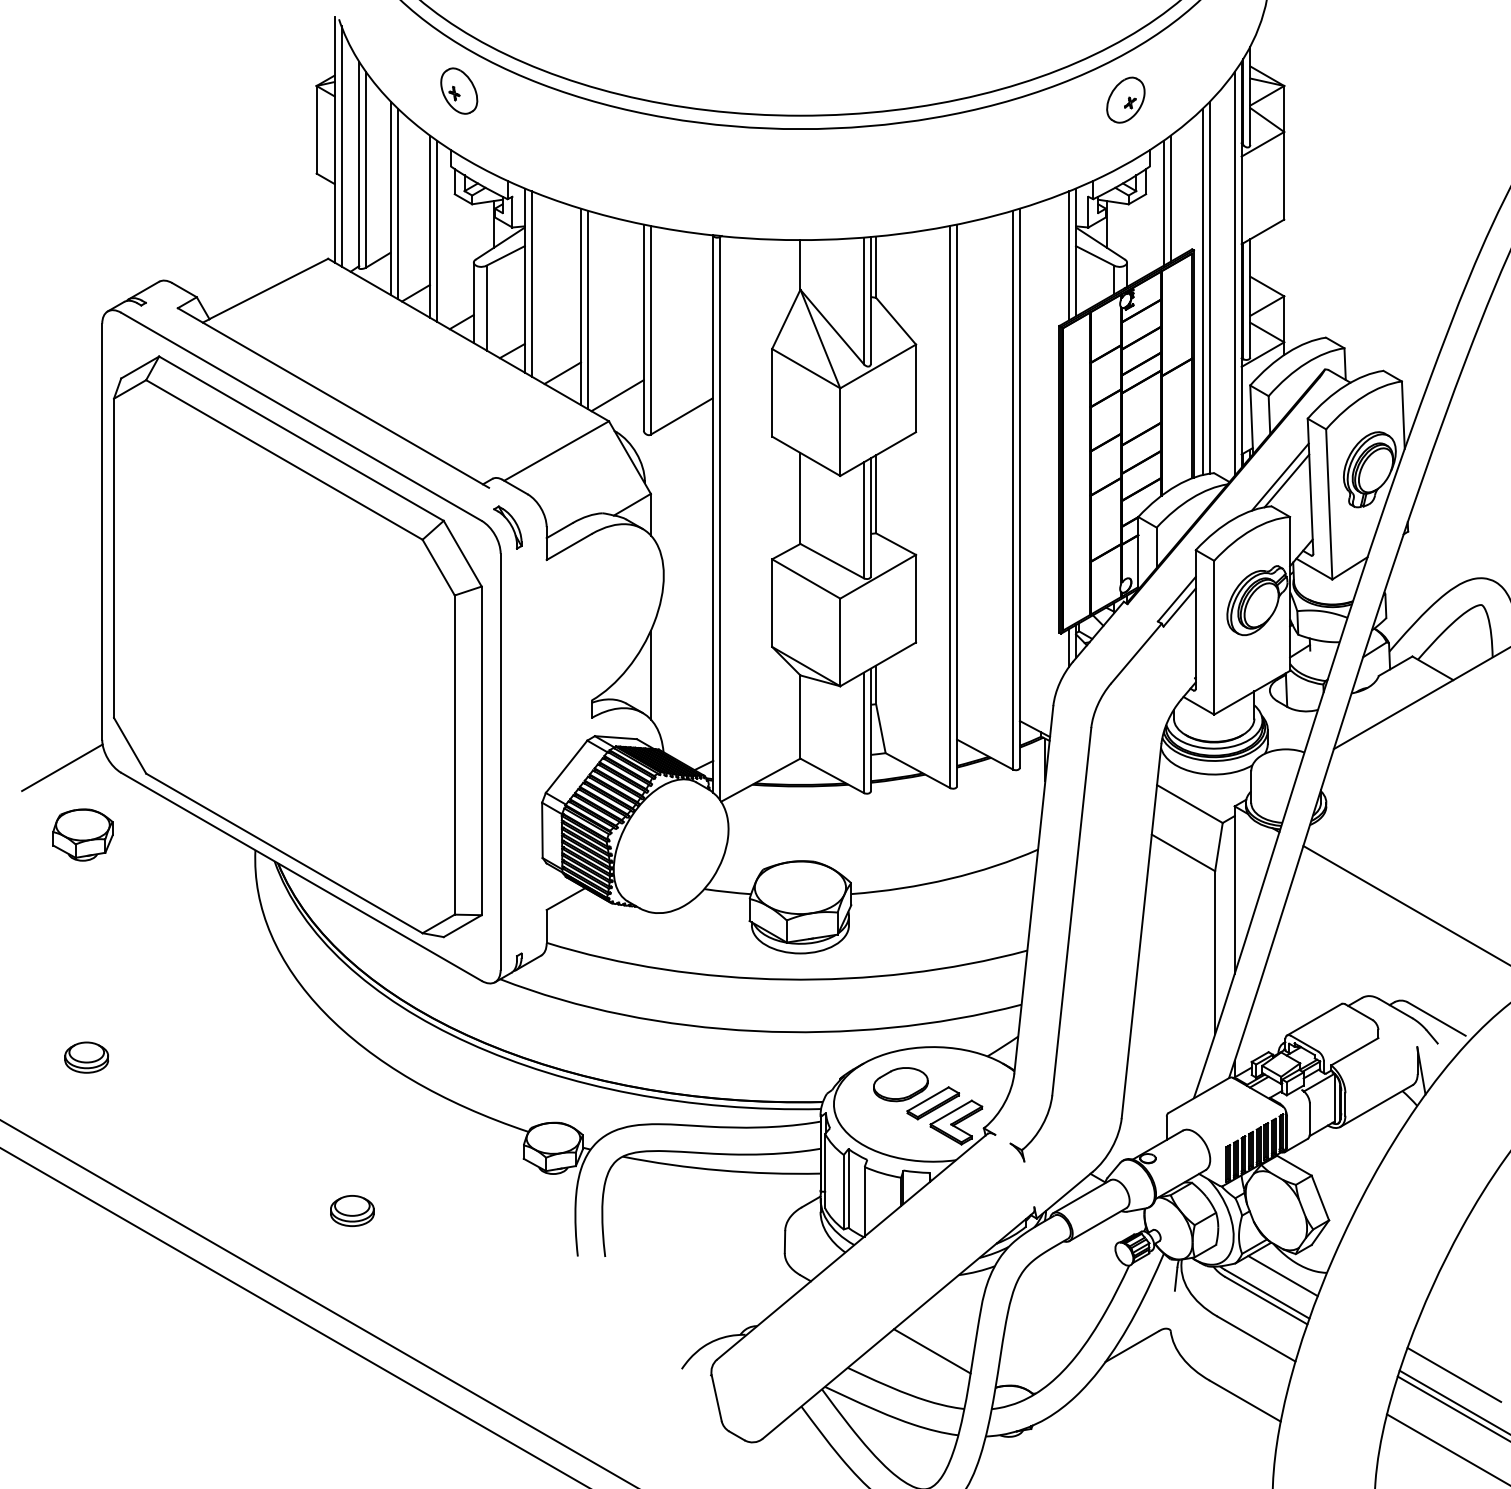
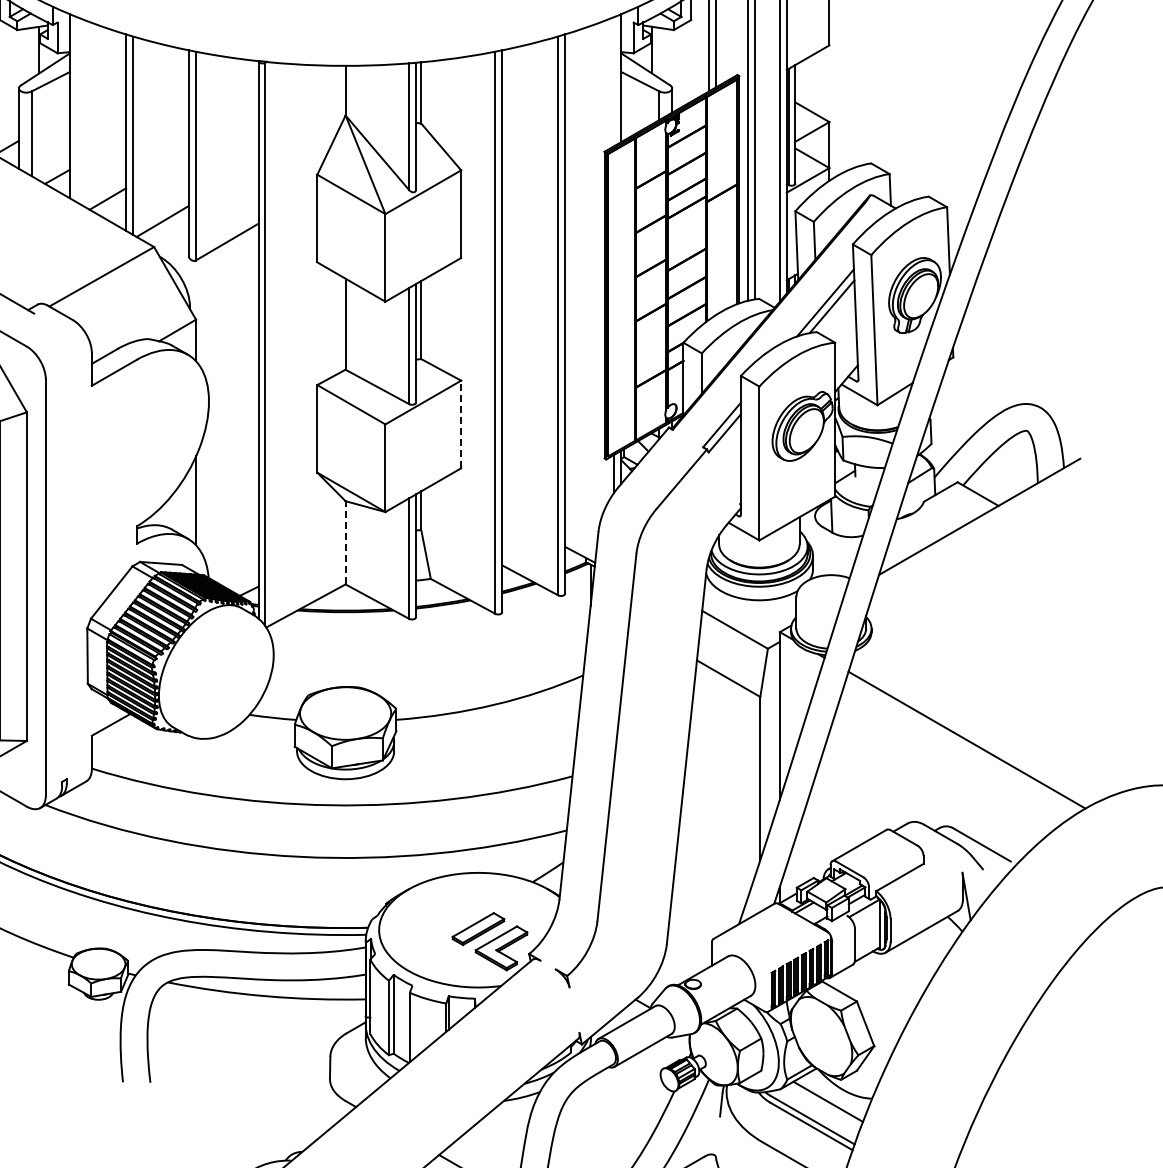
line: (1069, 255) -> (614, 81), removed
line: (531, 283) -> (76, 109), removed
part: (507, 527) -> (52, 353), removed
line: (916, 598) -> (461, 424), solid -> dashed
line: (800, 717) -> (345, 543), solid -> dashed
part: (900, 1084) -> (445, 910), removed

